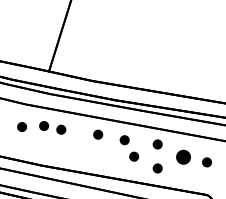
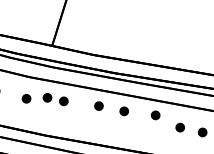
part: (134, 156) -> (133, 126), removed
part: (183, 157) -> (180, 127), size x0.62
part: (157, 168) -> (155, 138), removed

